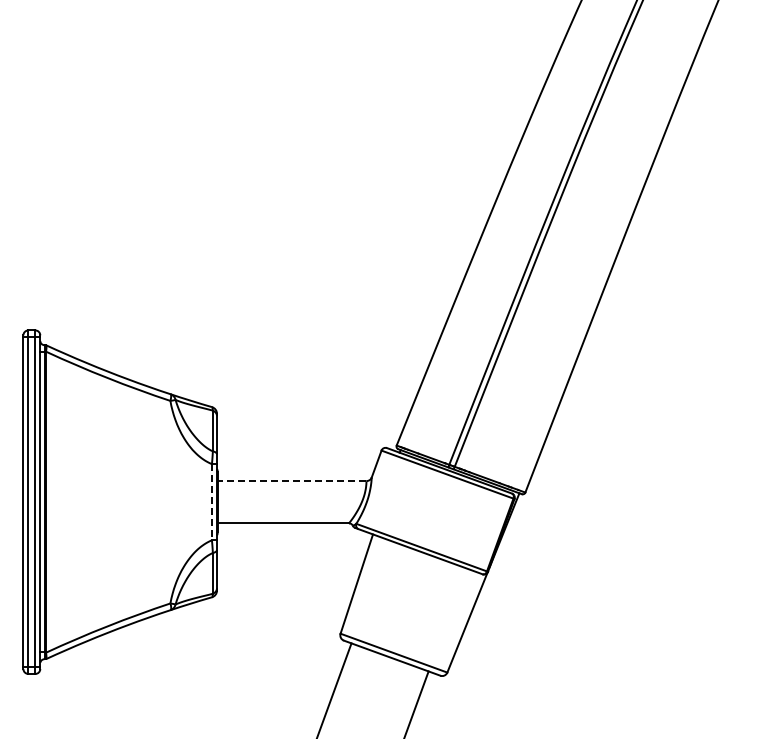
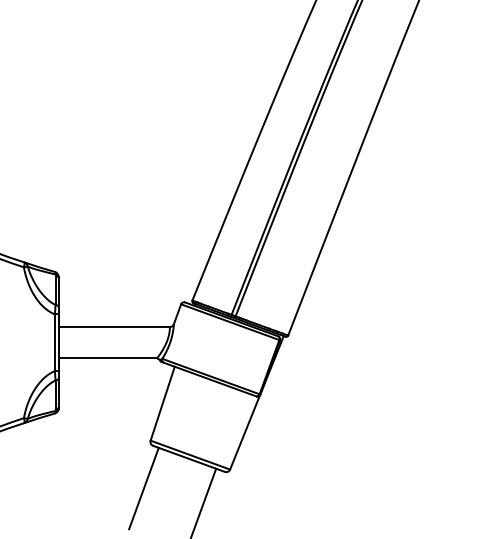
line: (291, 481) -> (114, 327), dashed -> solid
line: (211, 502) -> (54, 342), dashed -> solid

